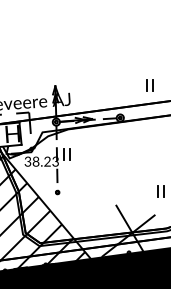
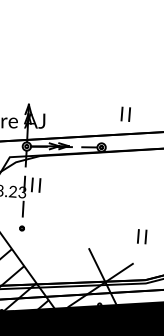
part: (149, 85) -> (125, 114), moved

